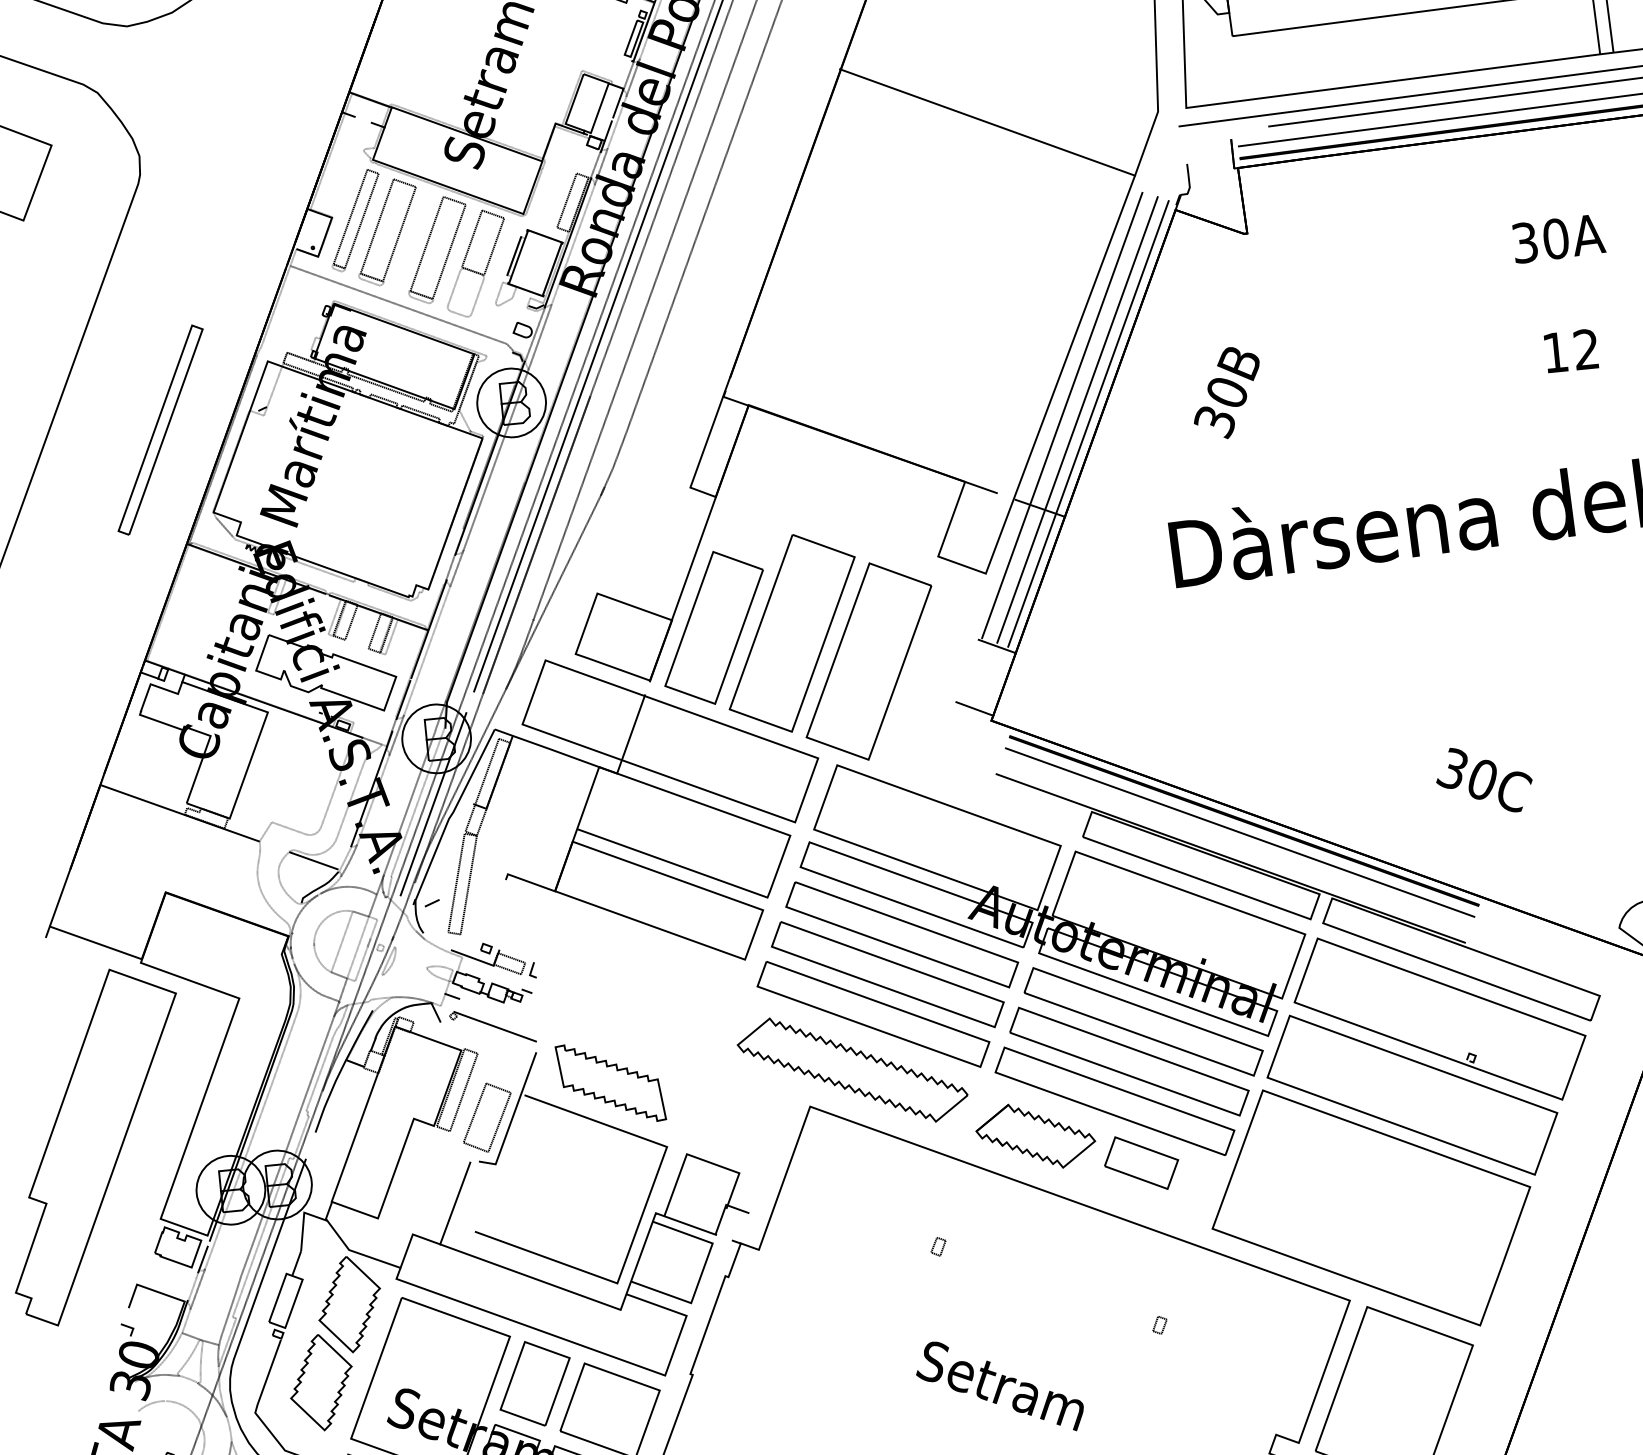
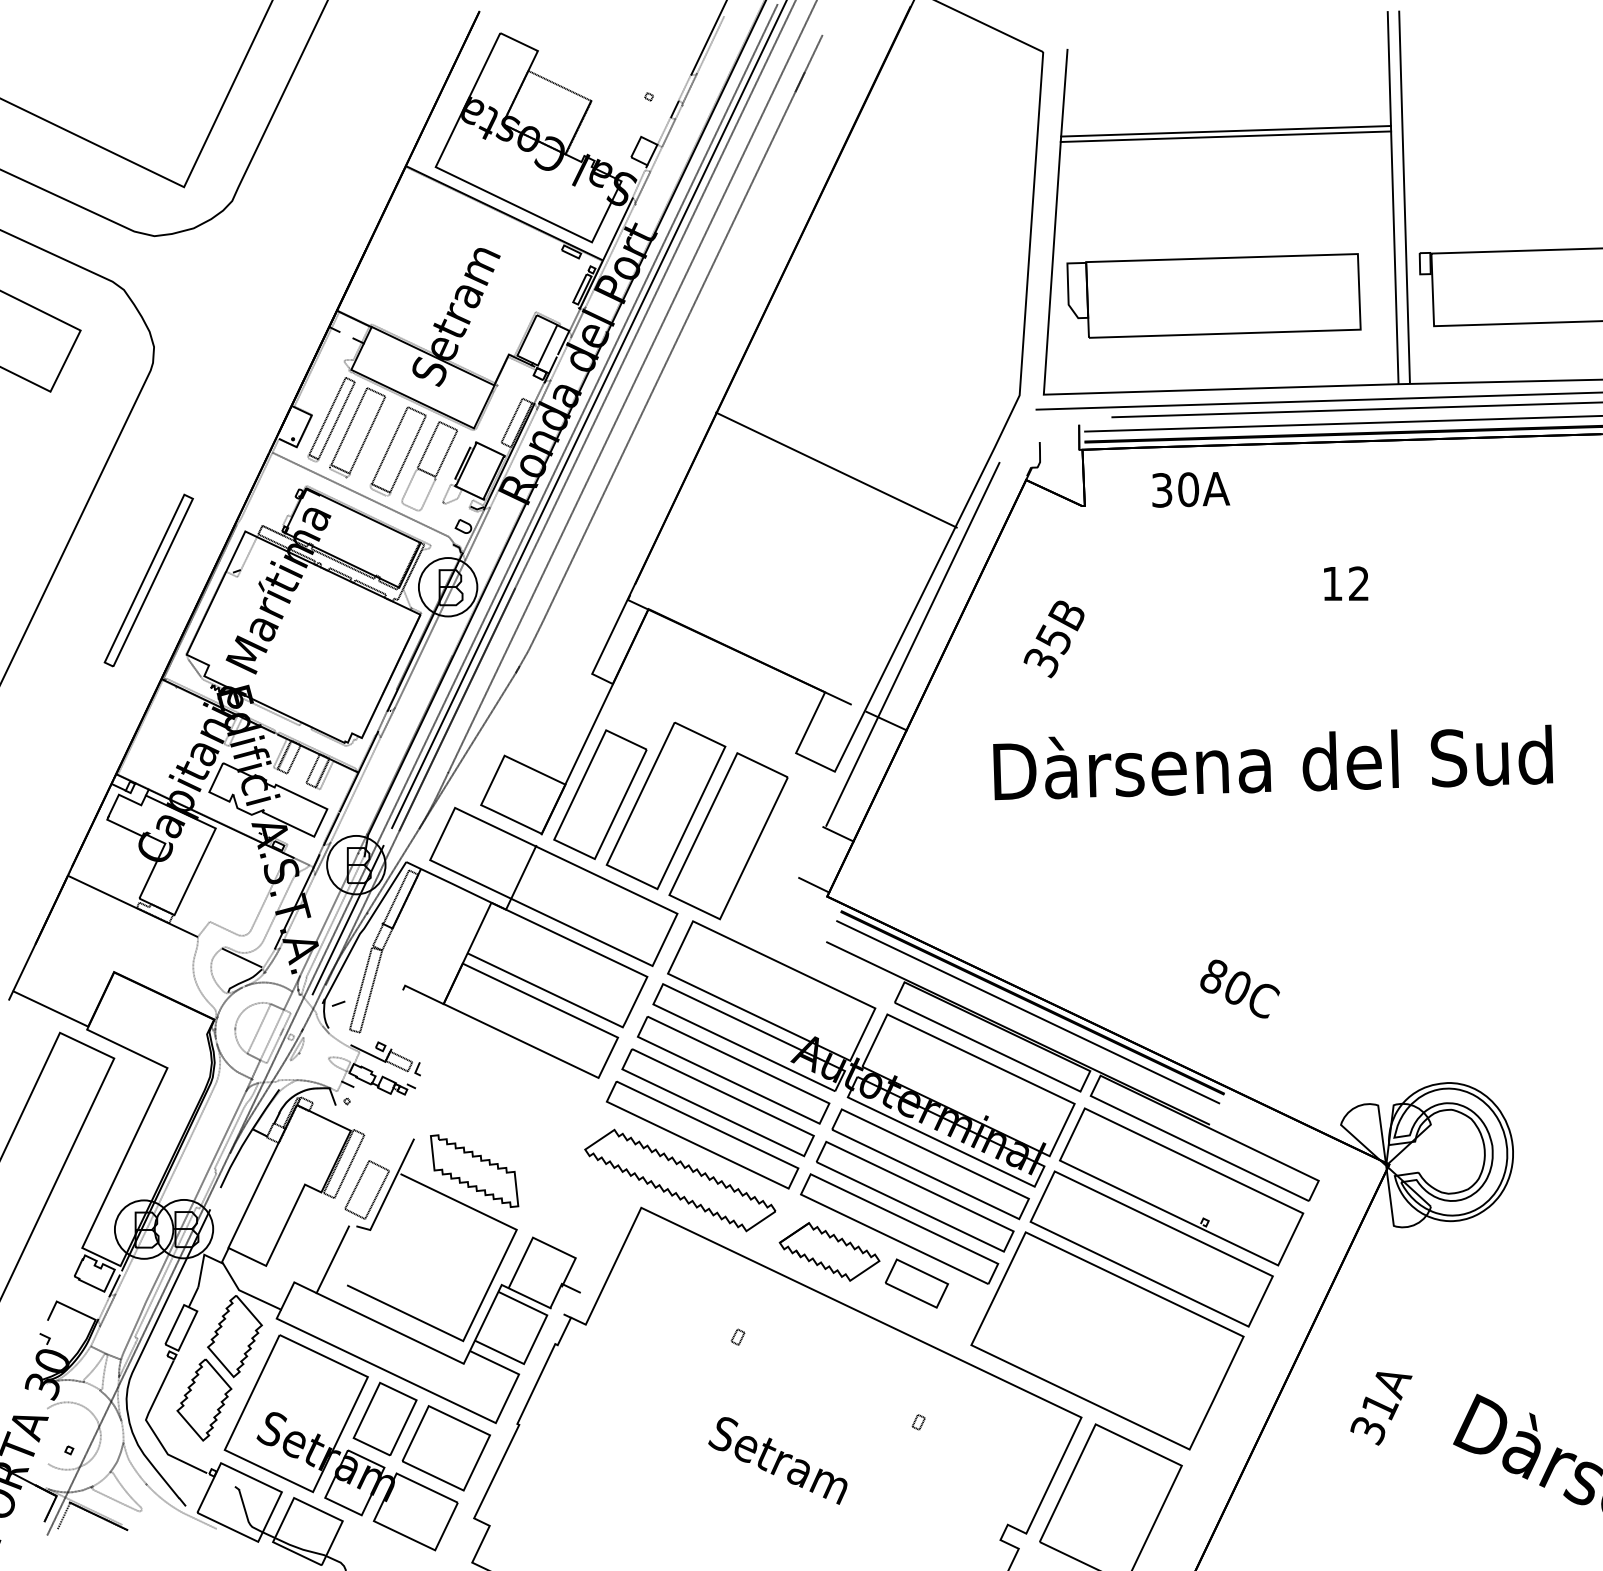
line: (987, 121) -> (836, 469), moved
text: (1559, 238) -> (1191, 489), moved
text: (1571, 350) -> (1346, 583), moved
text: (1225, 393) -> (1052, 639), 30B -> 35B
line: (1077, 420) -> (925, 649), removed
line: (1088, 423) -> (934, 653), removed
text: (1451, 768) -> (1212, 975), 30C -> 80C
line: (495, 1026) -> (381, 1113), removed

